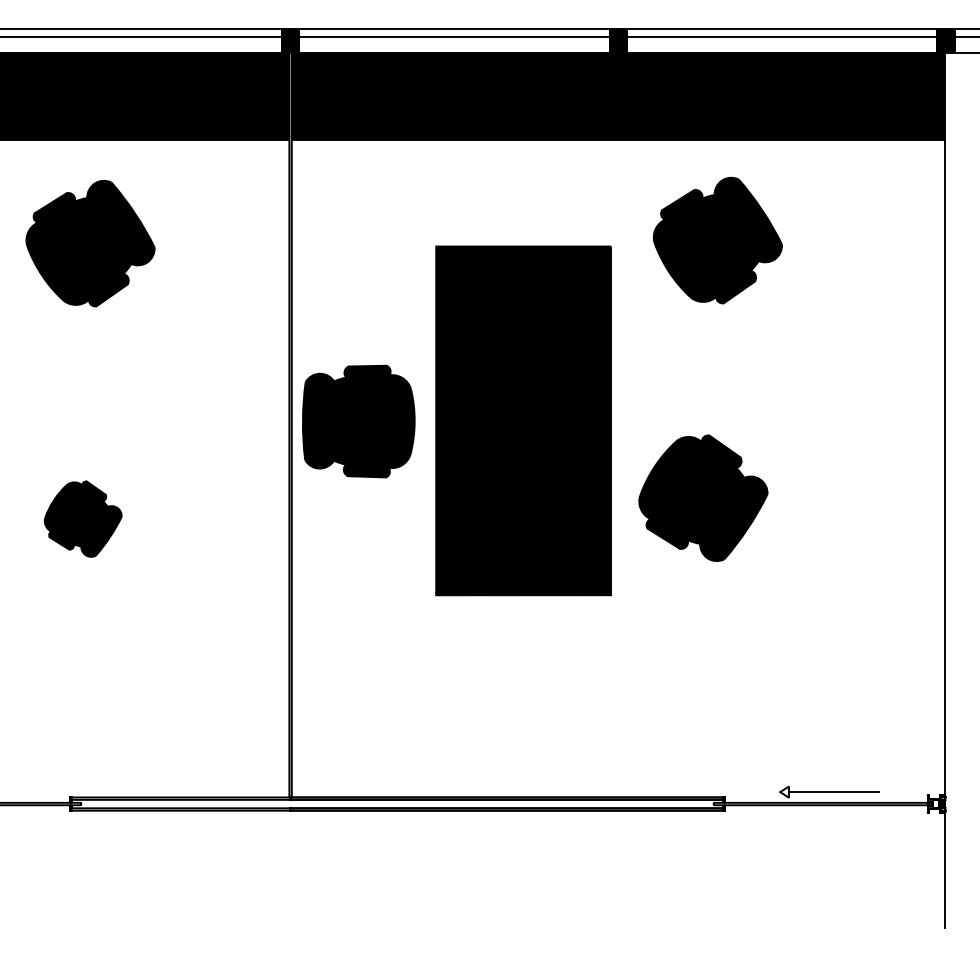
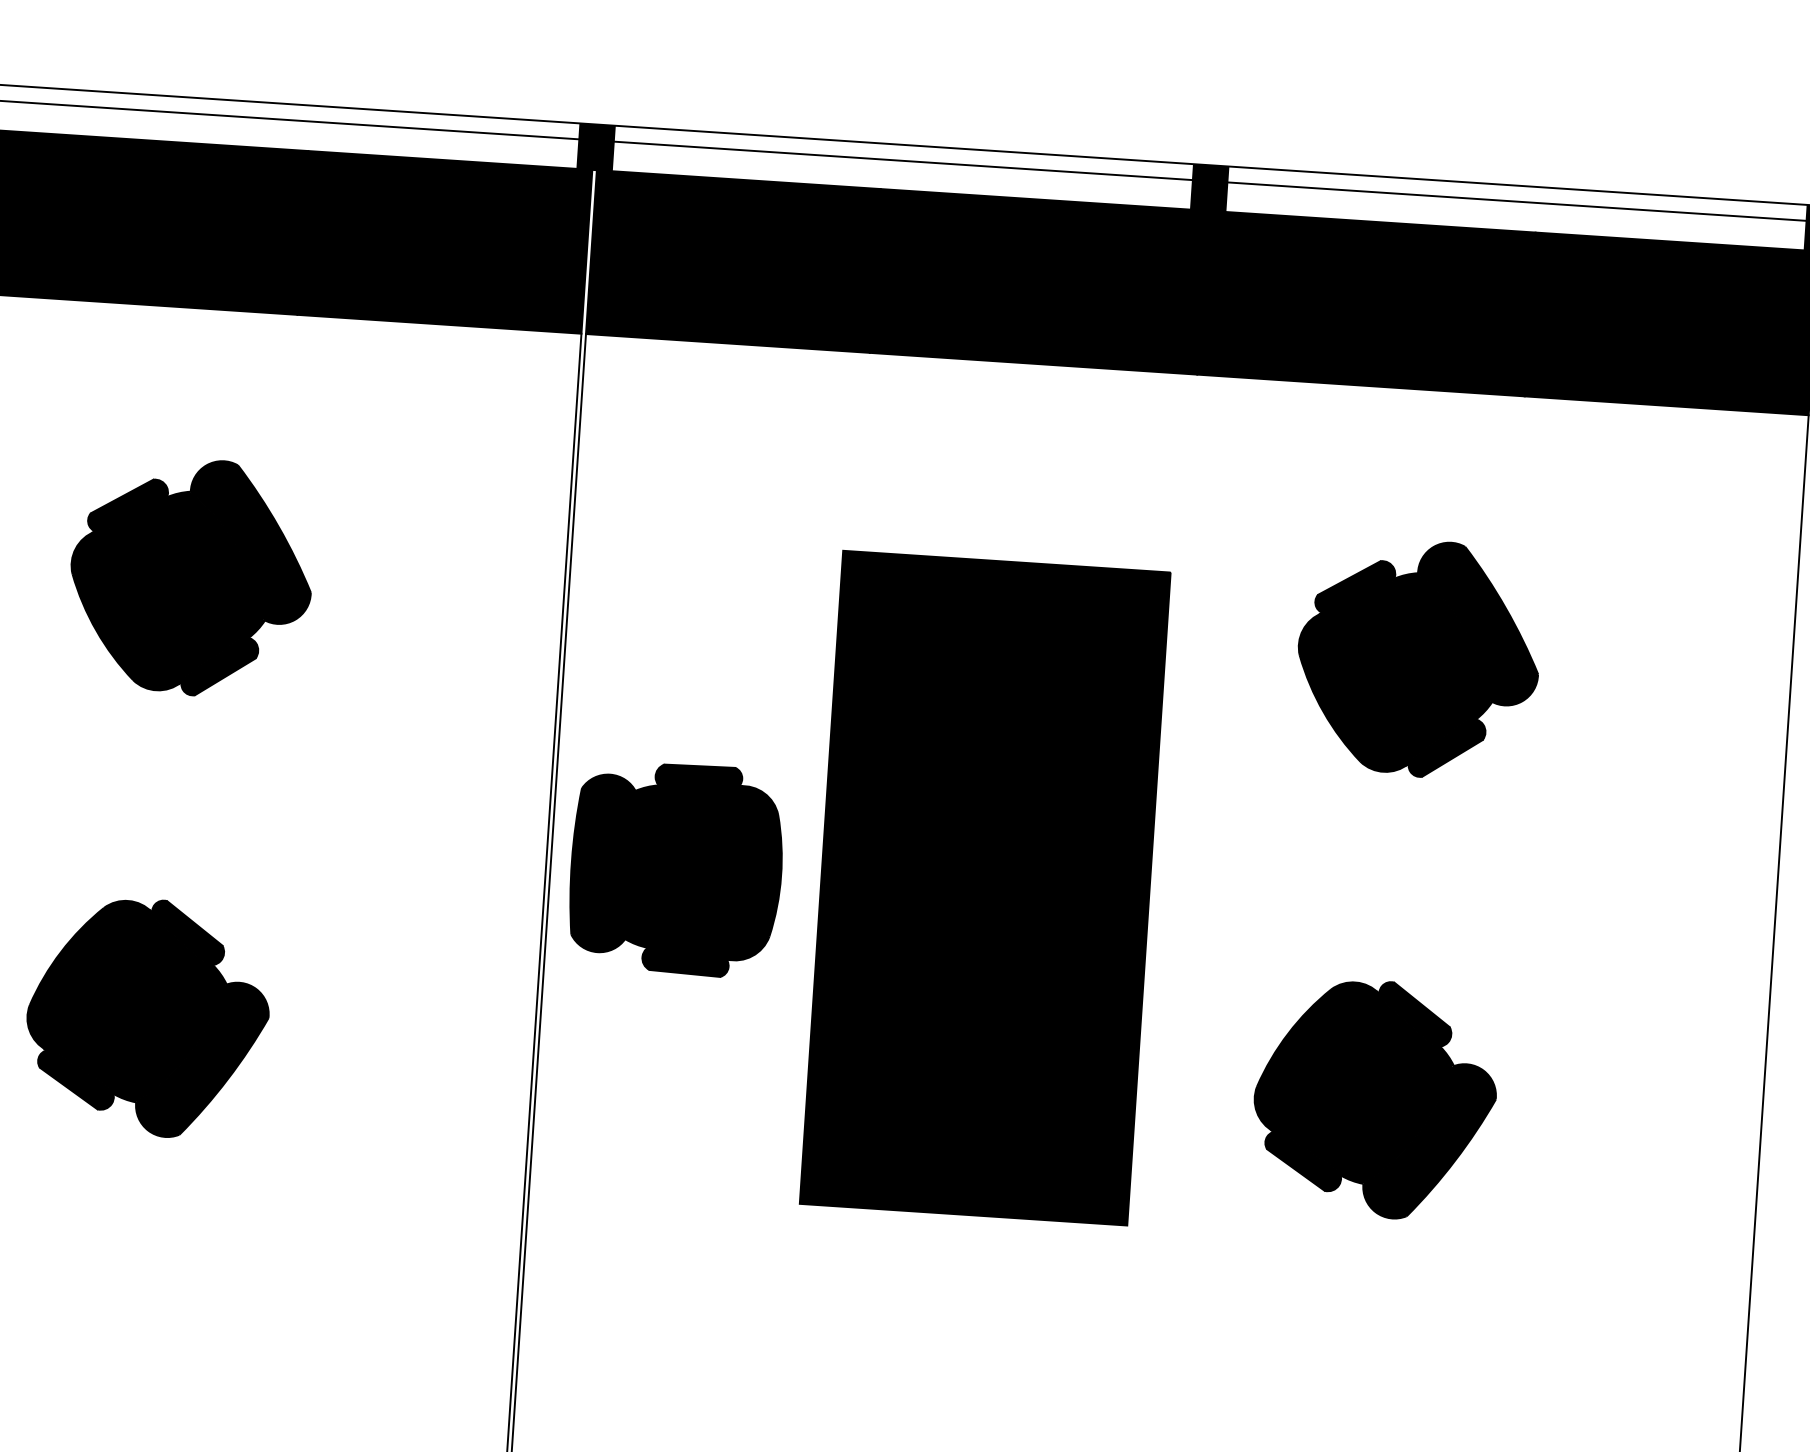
part: (717, 240) -> (1417, 658), moved
part: (90, 243) -> (191, 577), moved
part: (703, 497) -> (1375, 1097), moved
part: (83, 518) -> (148, 1016), size x1.67

